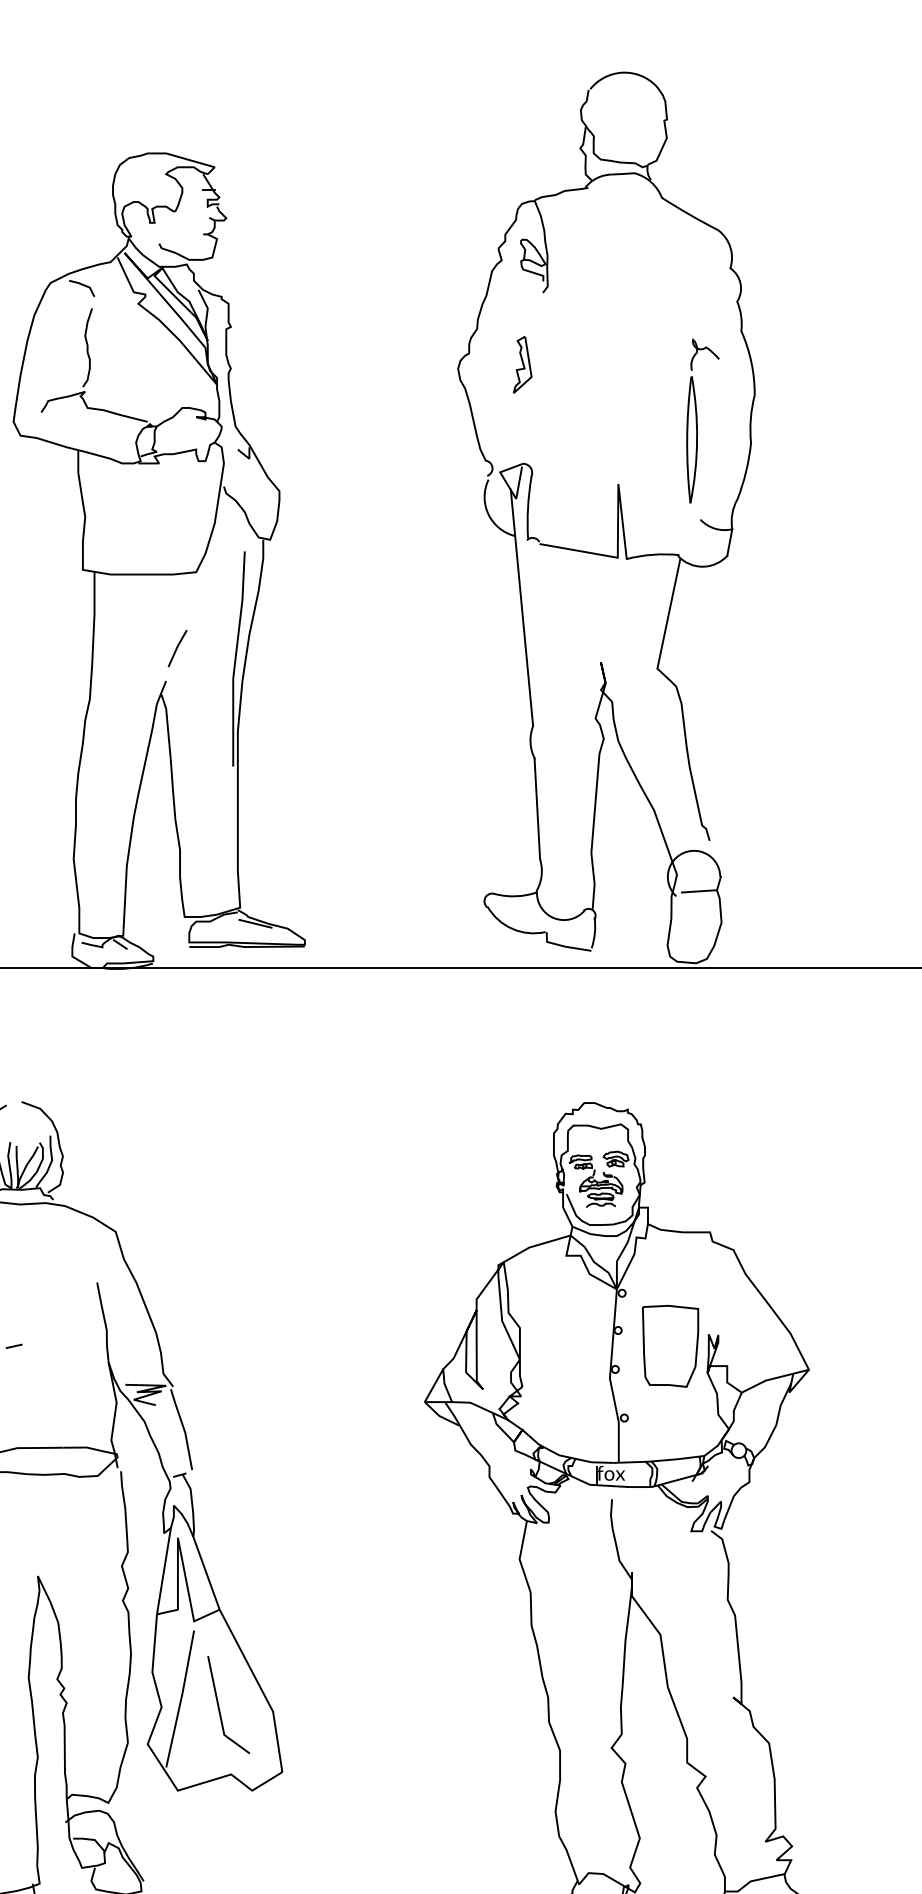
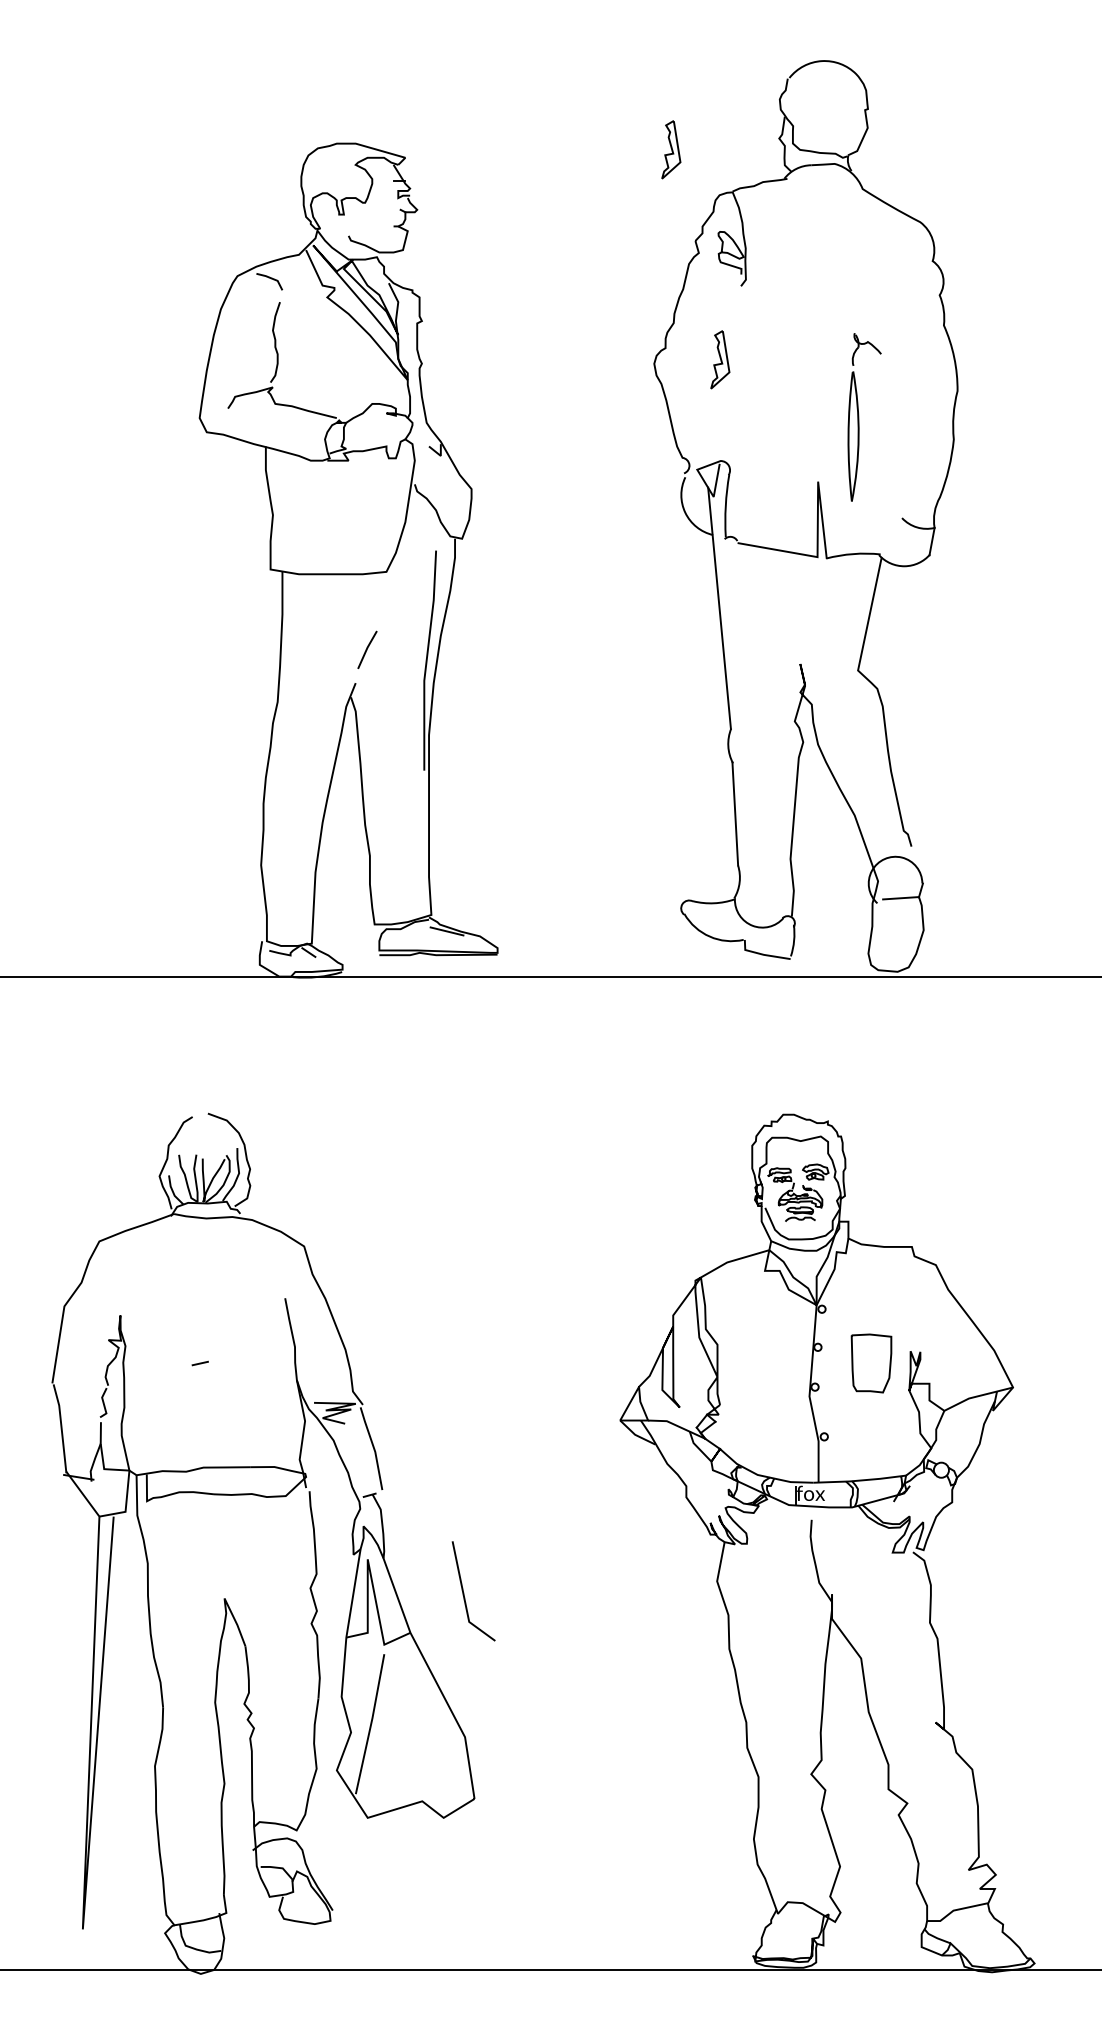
curve: (474, 159) -> (671, 149), added
part: (702, 421) -> (864, 417), moved
part: (670, 1346) -> (871, 1363), size x0.7
line: (219, 1706) -> (464, 1592), moved

